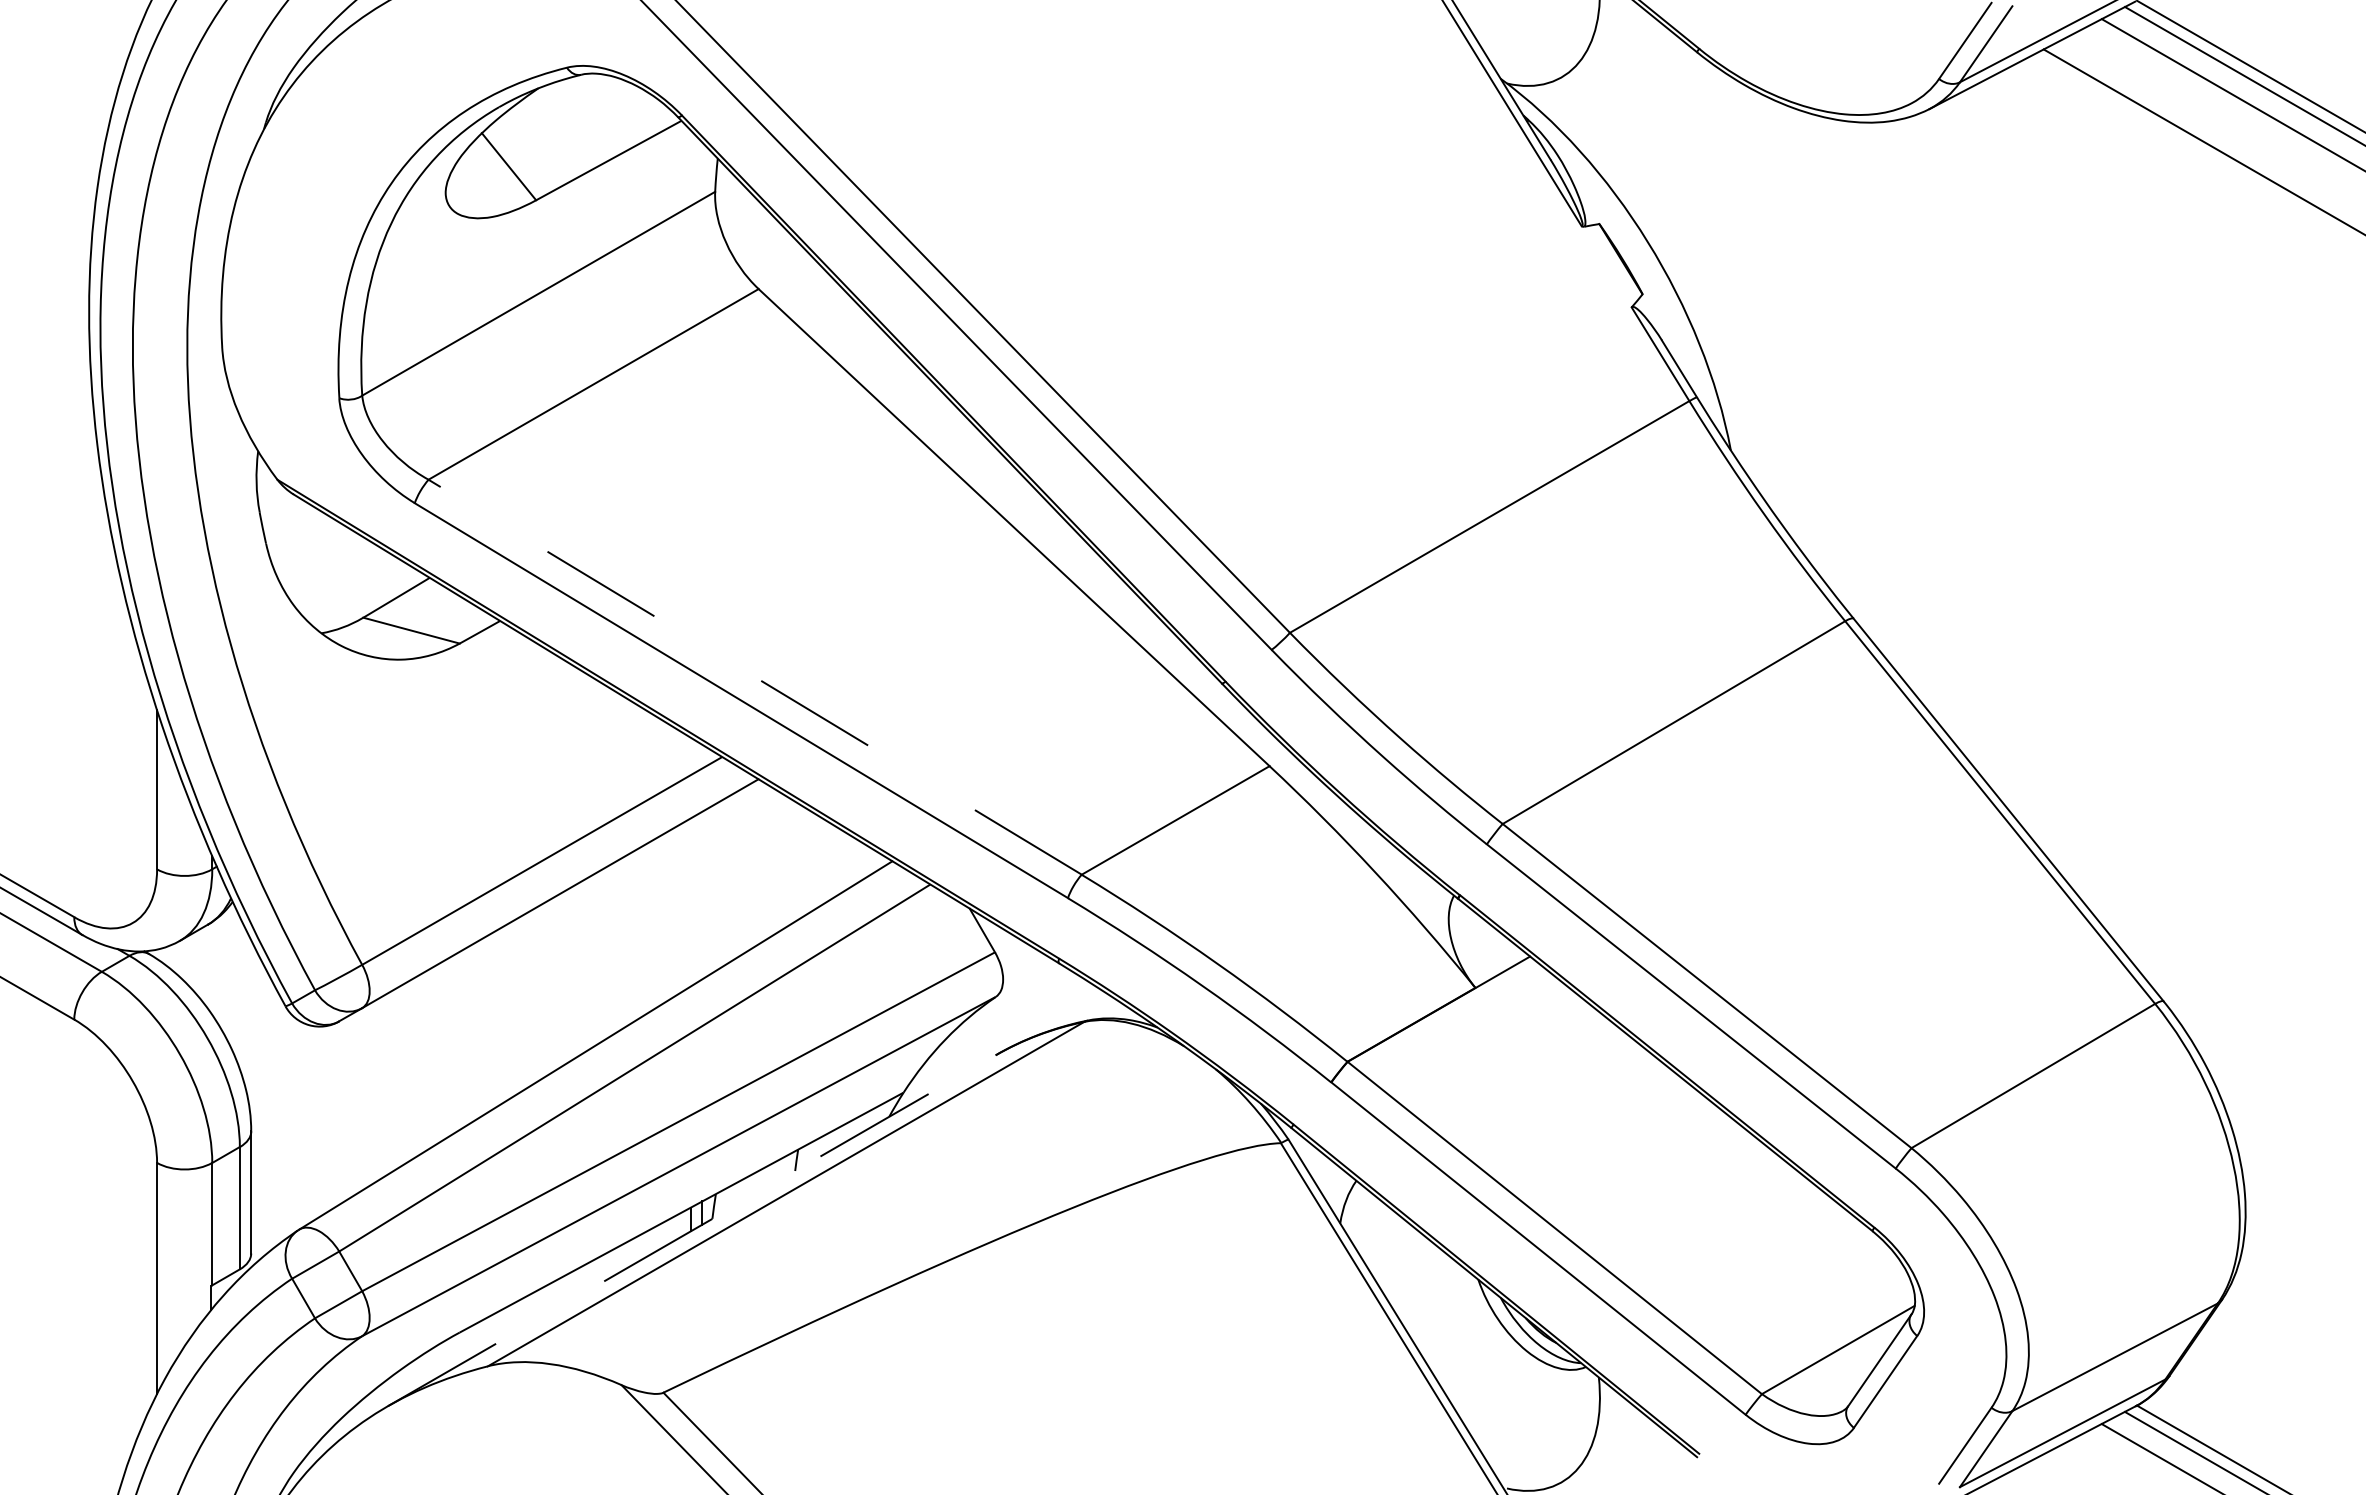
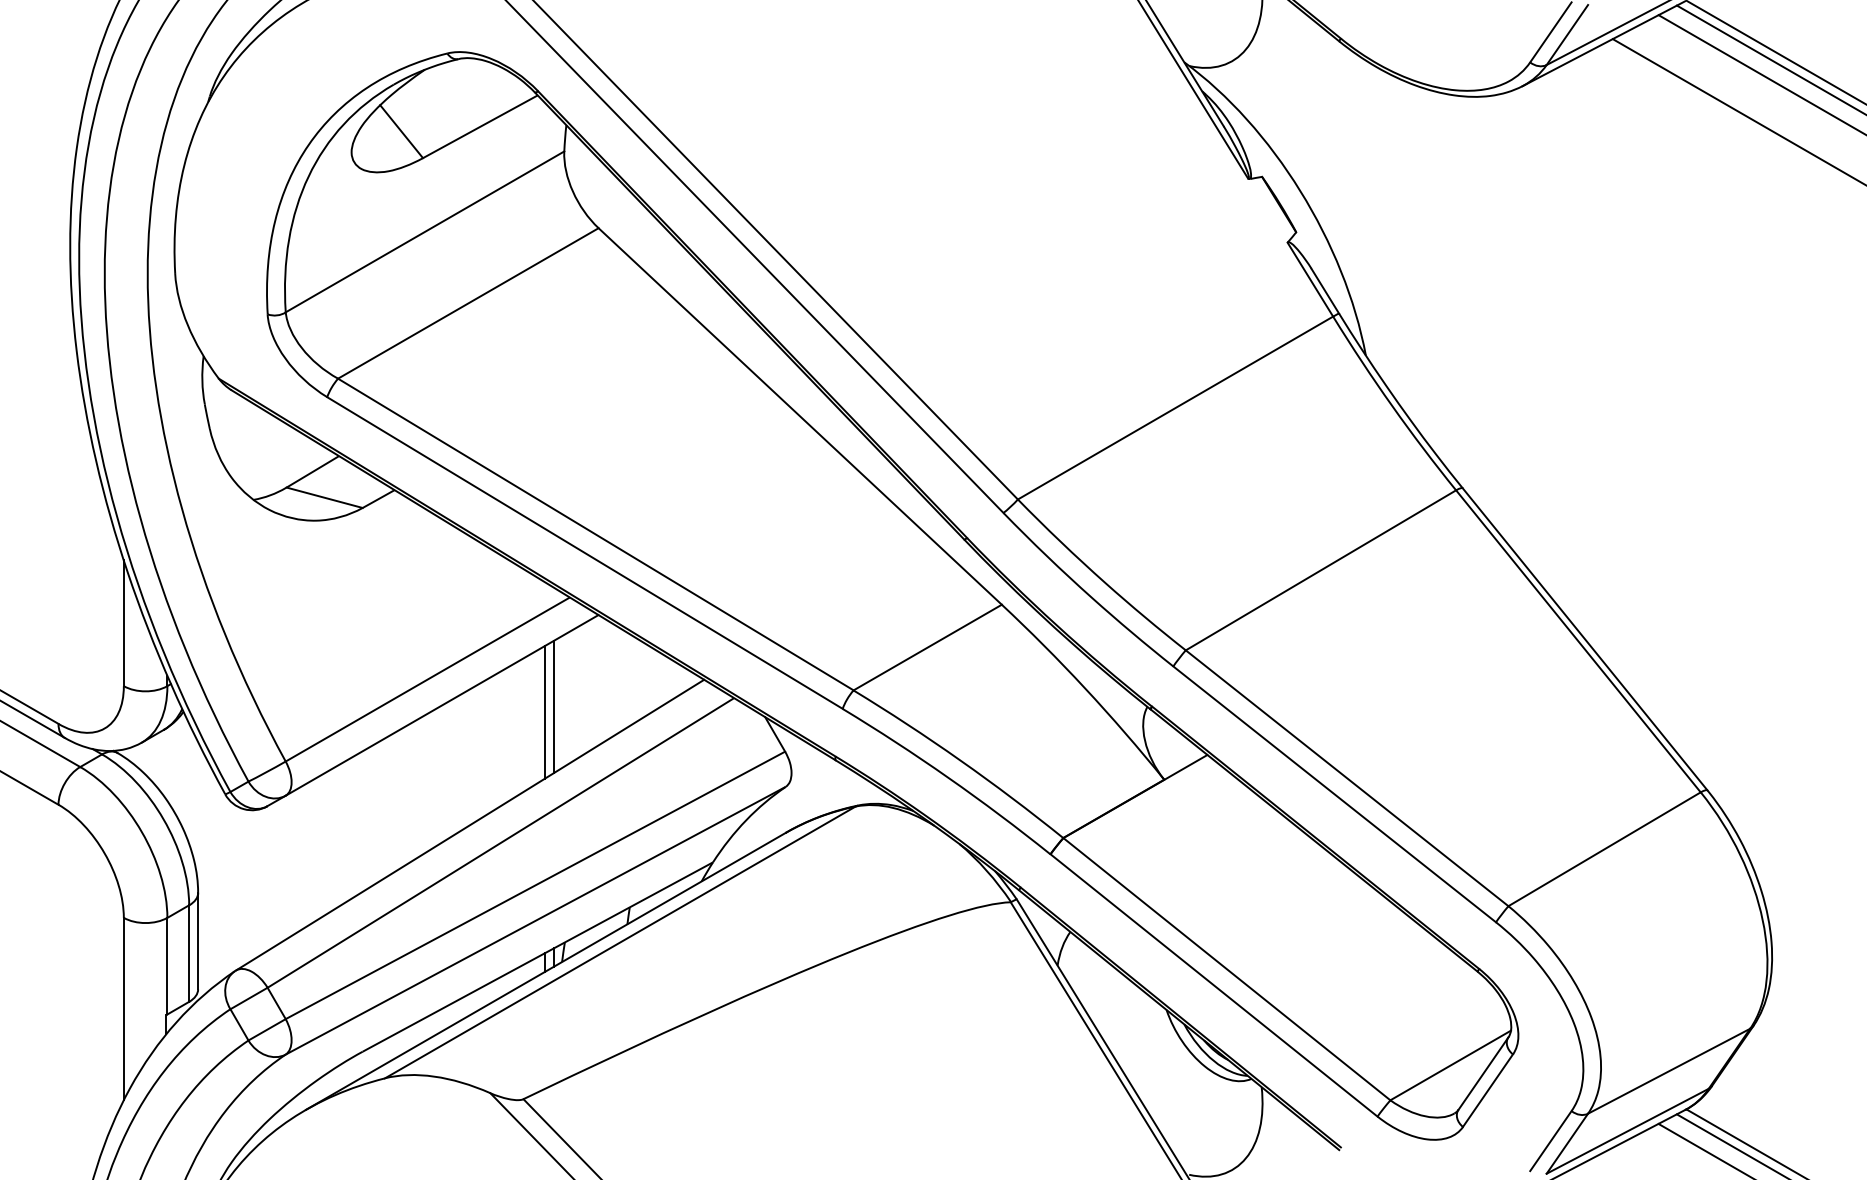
line: (755, 677) -> (596, 534), dashed -> solid
line: (702, 895) -> (554, 706), added
line: (690, 902) -> (544, 712), added
line: (691, 1230) -> (545, 971), dashed -> solid

